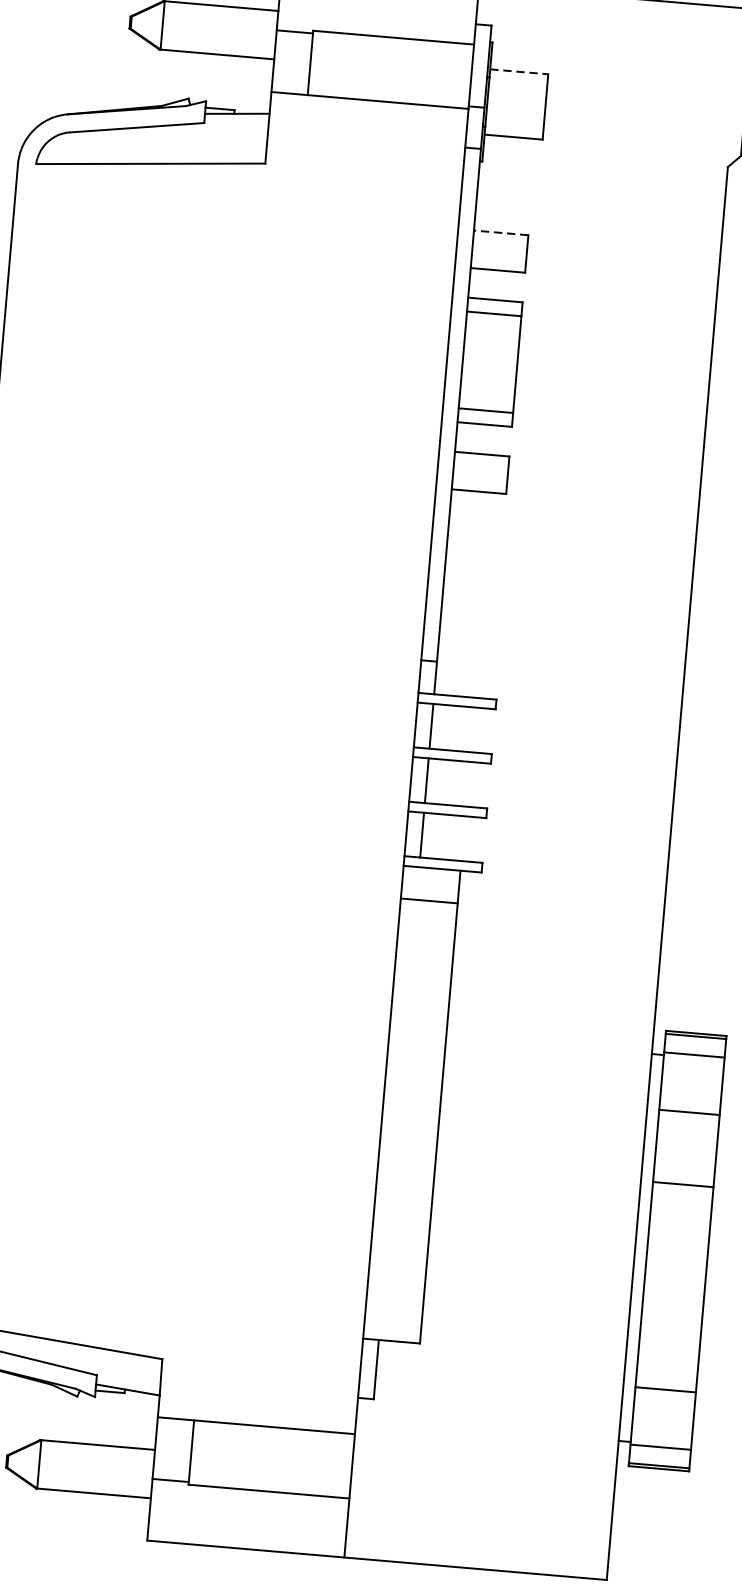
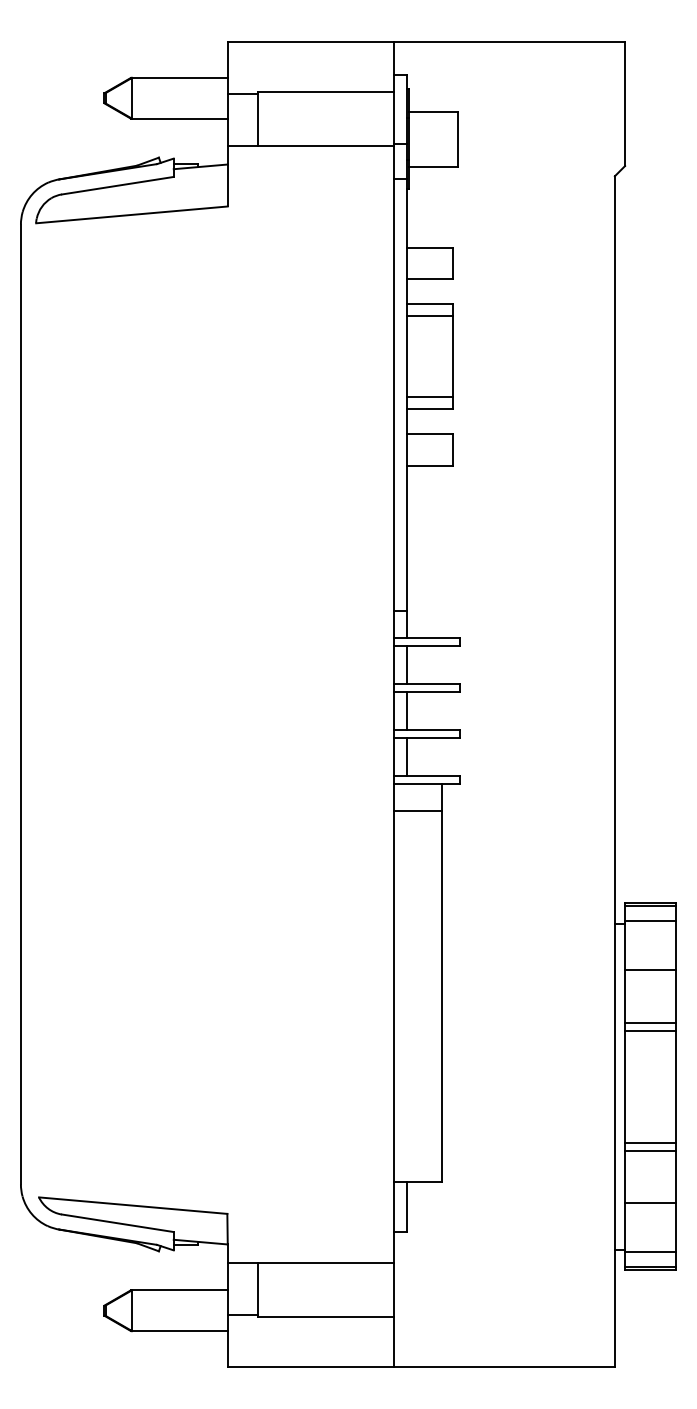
line: (520, 71) -> (434, 111), dashed -> solid
line: (500, 232) -> (429, 247), dashed -> solid
line: (684, 1175) -> (650, 1022), added
line: (671, 1317) -> (650, 1142), added
line: (671, 1326) -> (650, 1150), added

